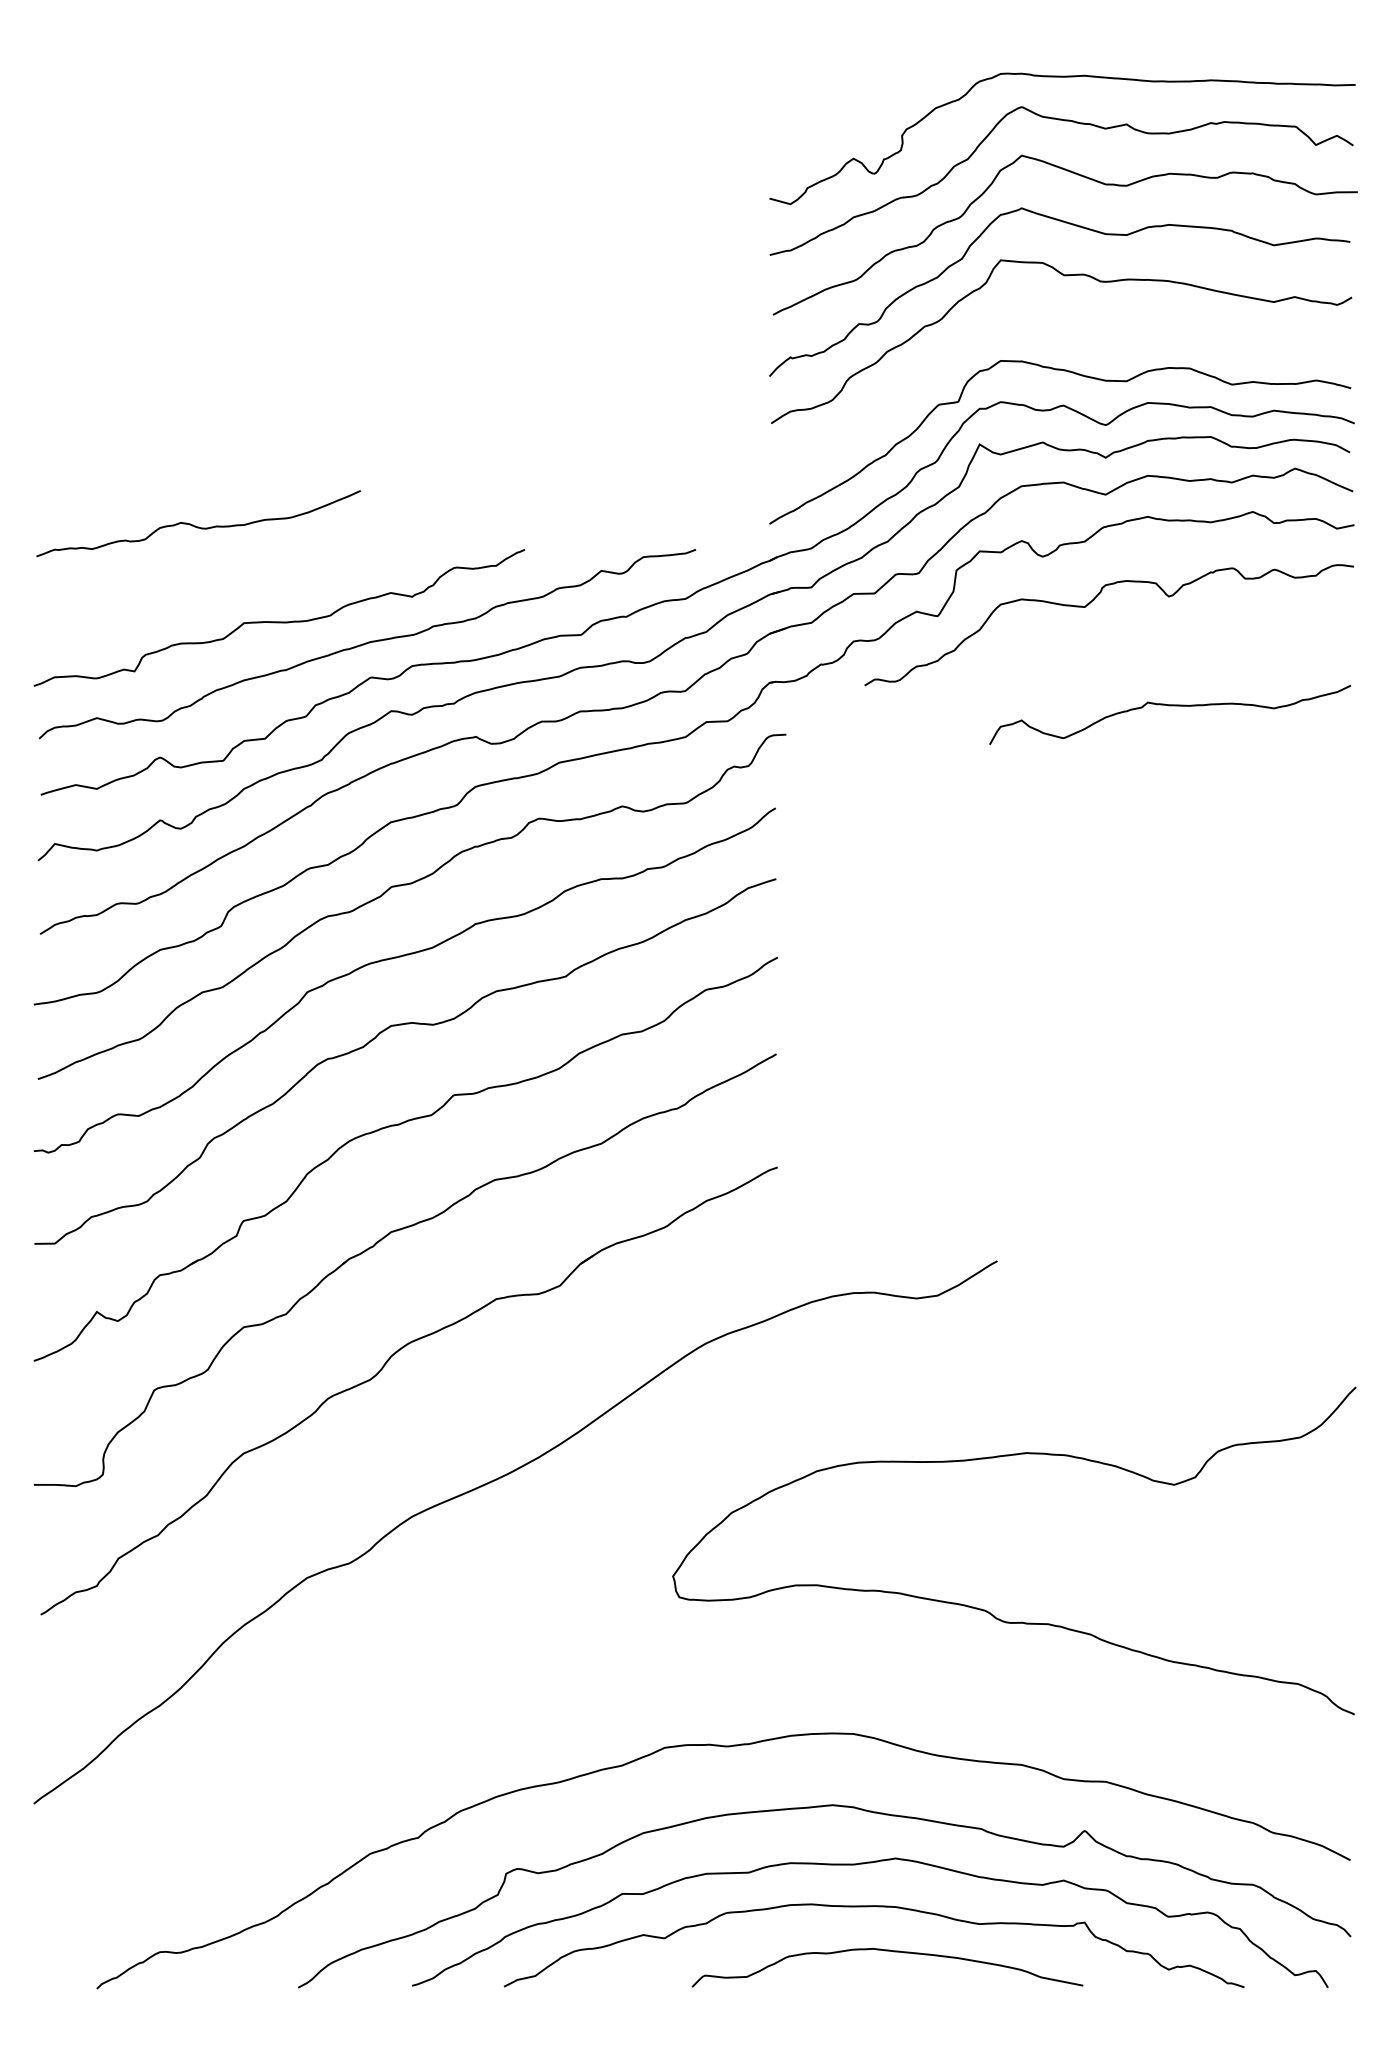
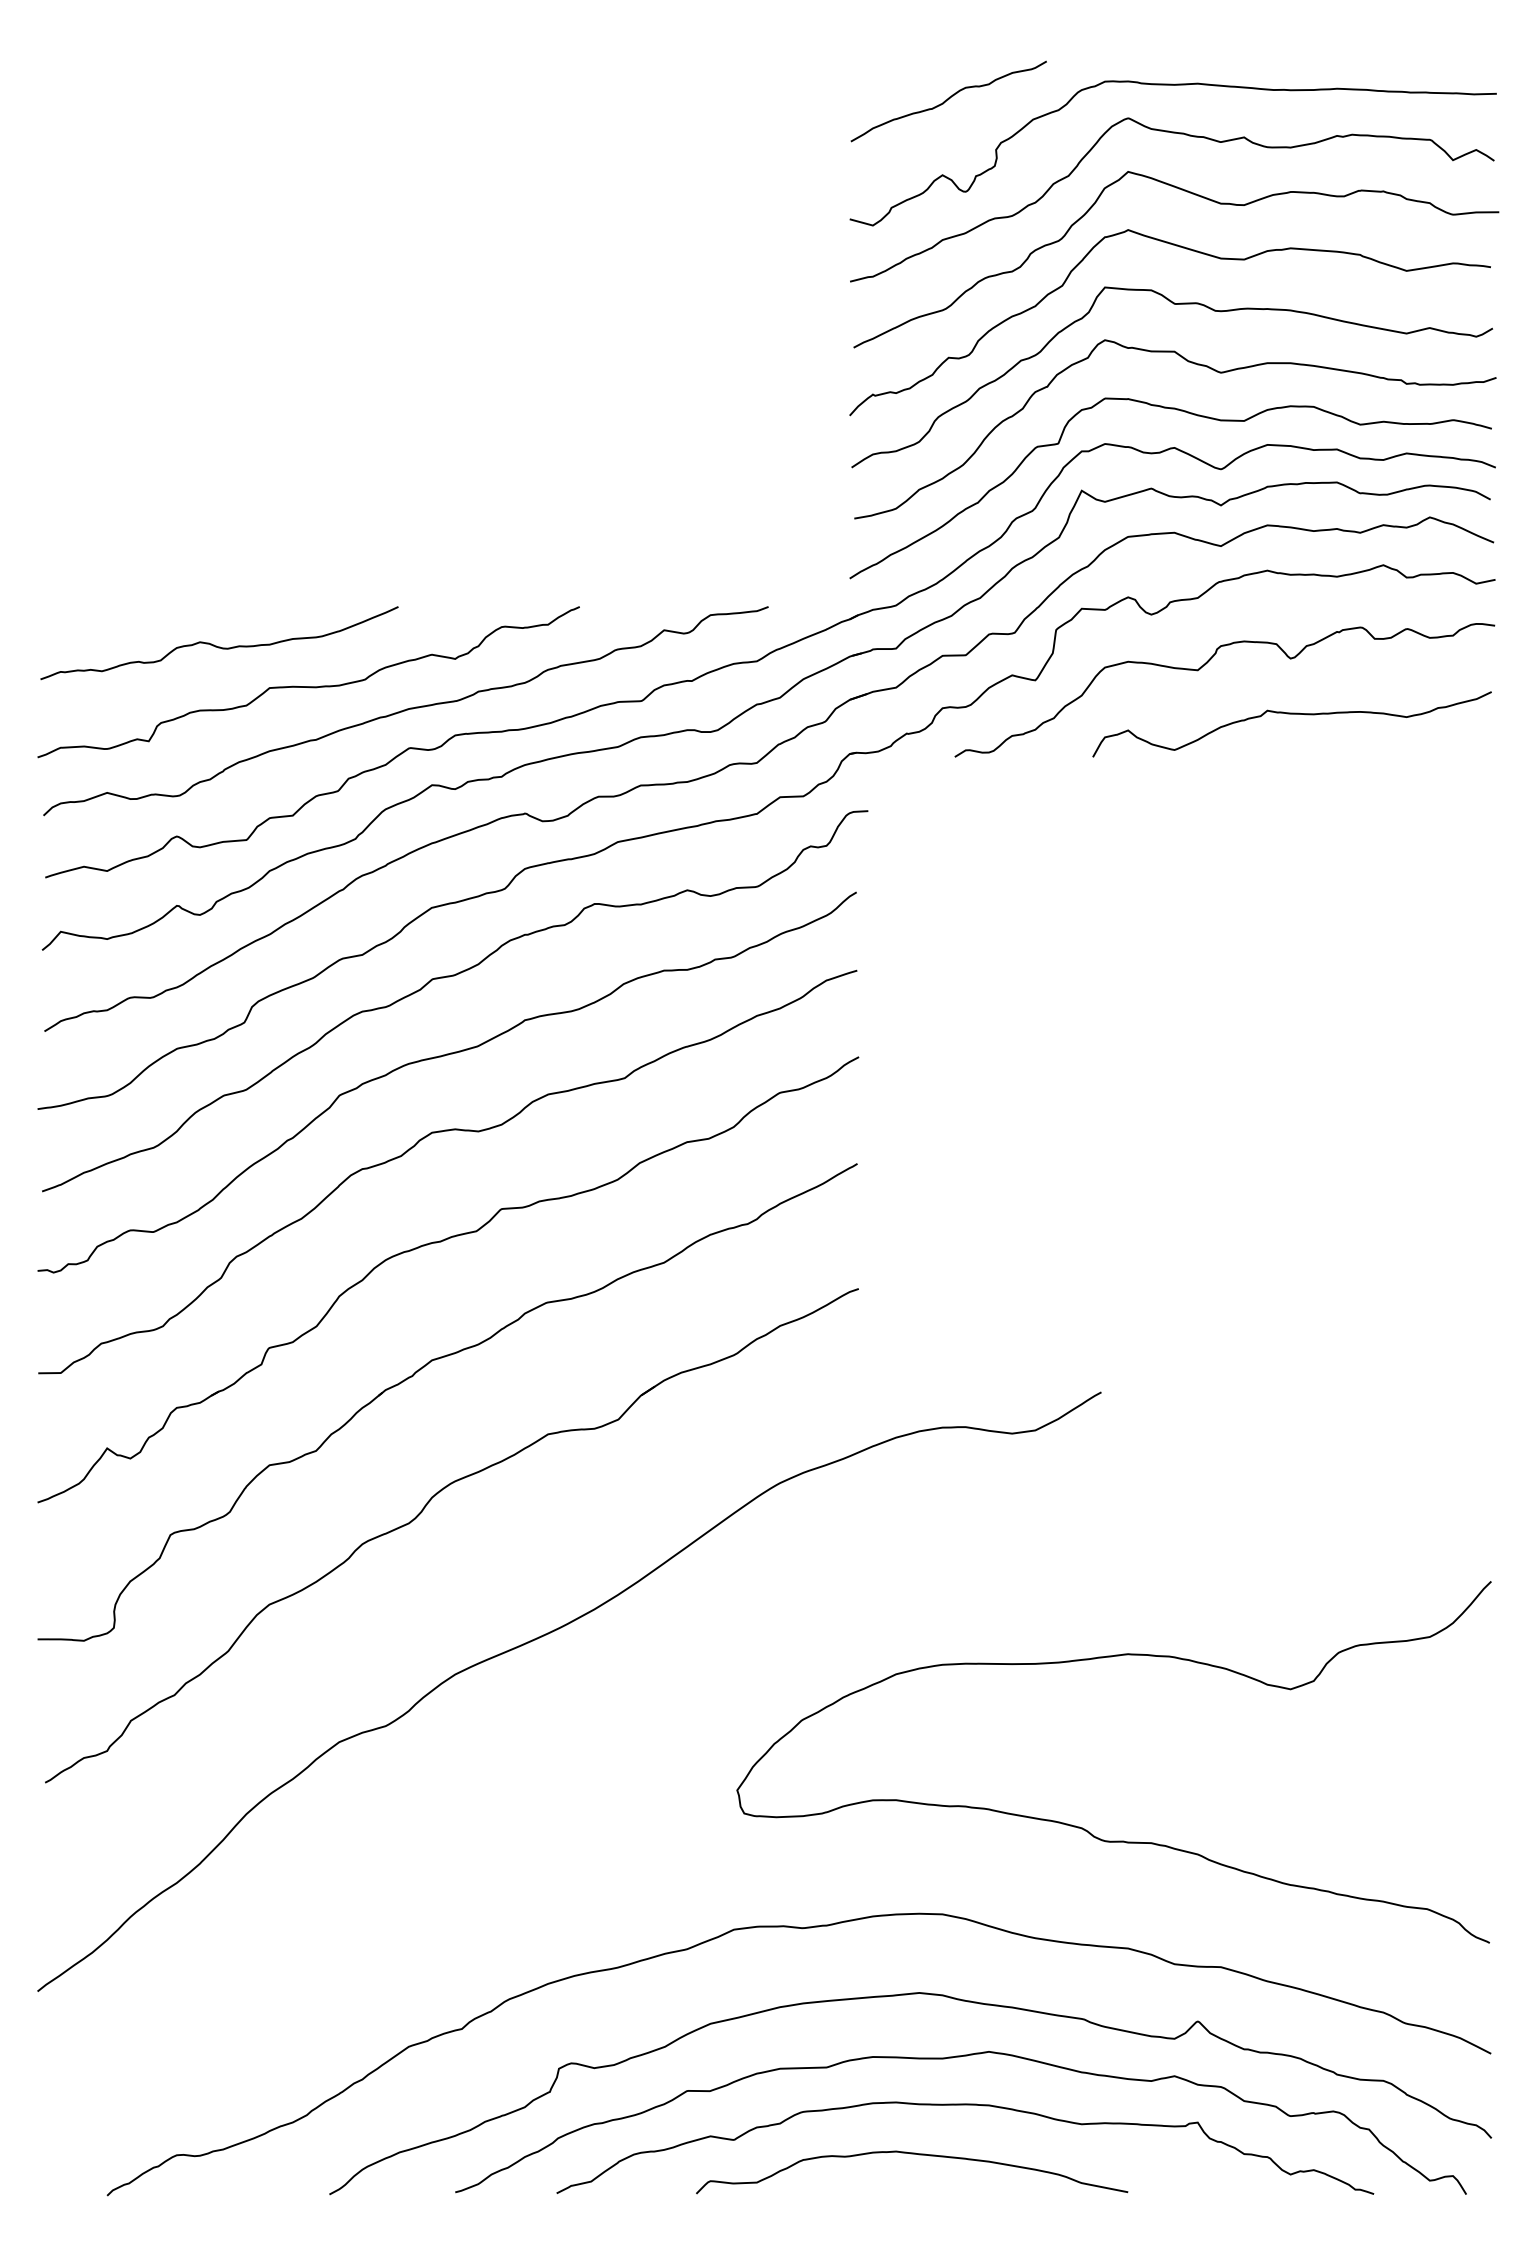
curve: (858, 90) -> (948, 100), added
curve: (1084, 331) -> (1197, 365), added
curve: (198, 526) -> (219, 646), moved
curve: (1169, 706) -> (1291, 714), moved
curve: (985, 1610) -> (1082, 1827), moved
curve: (887, 1951) -> (912, 2154), moved

